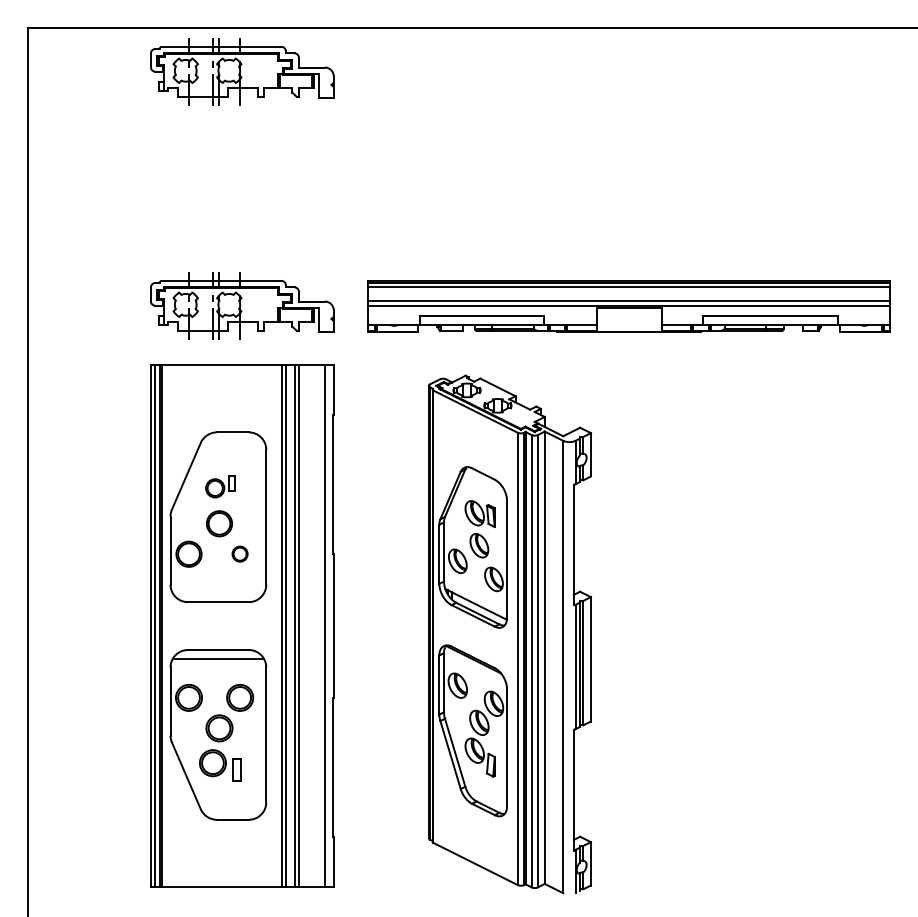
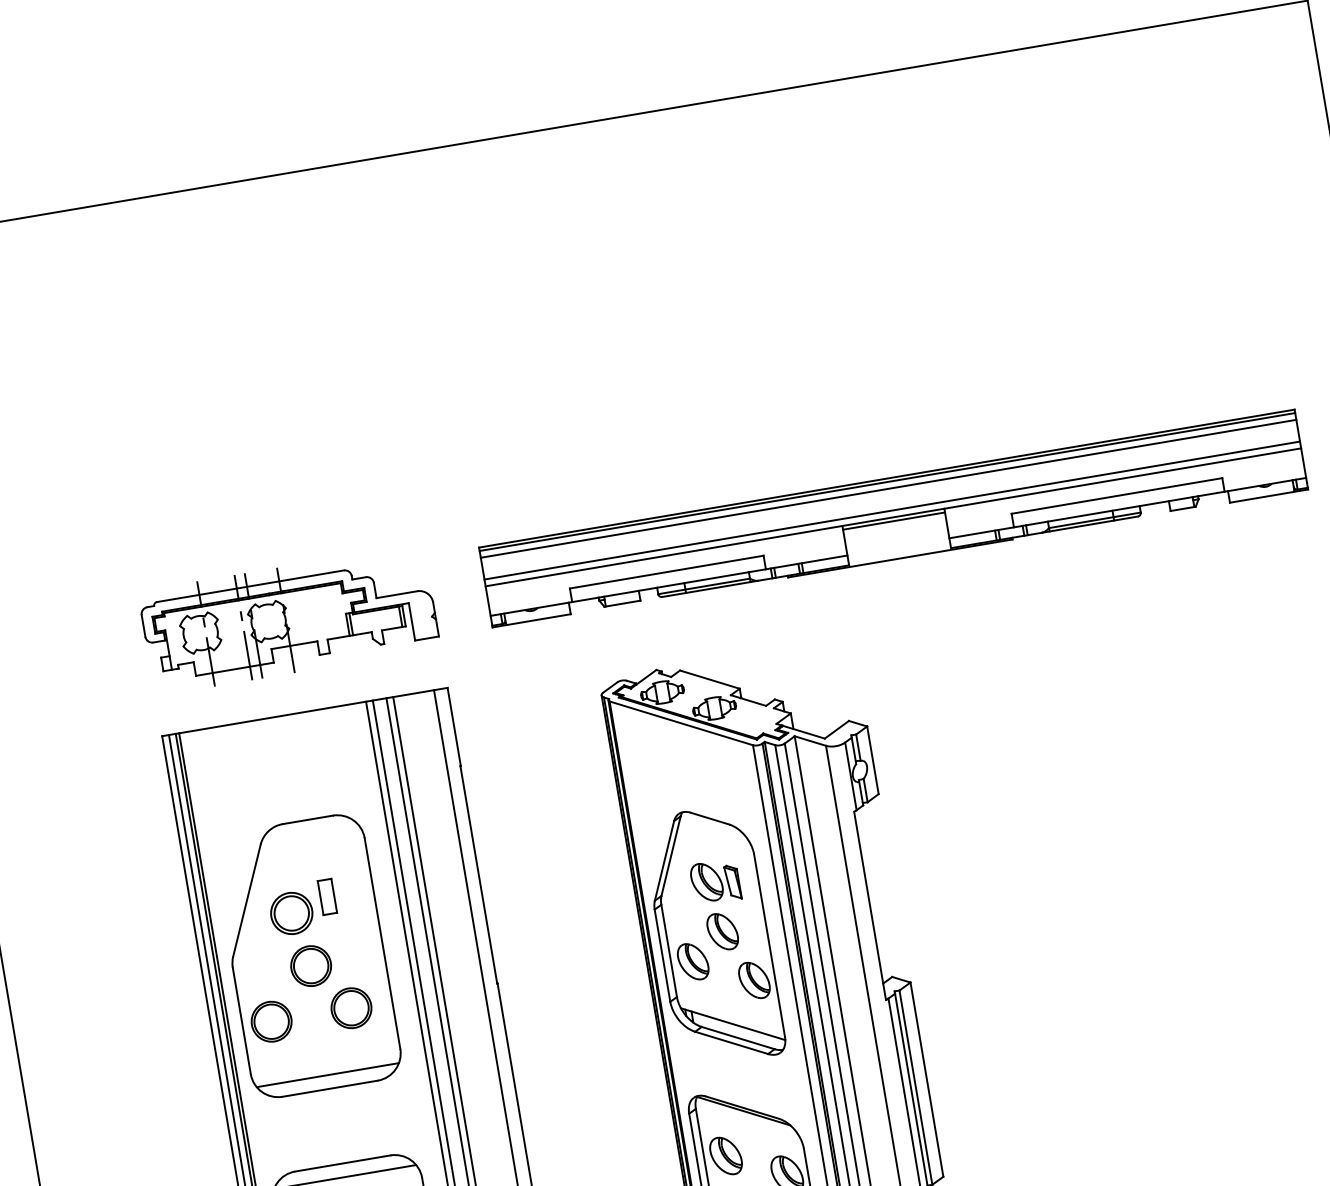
part: (242, 71) -> (227, 253), removed
part: (220, 486) -> (302, 907), size x1.43
part: (239, 553) -> (350, 1007), size x1.67
line: (218, 593) -> (328, 1075), added

